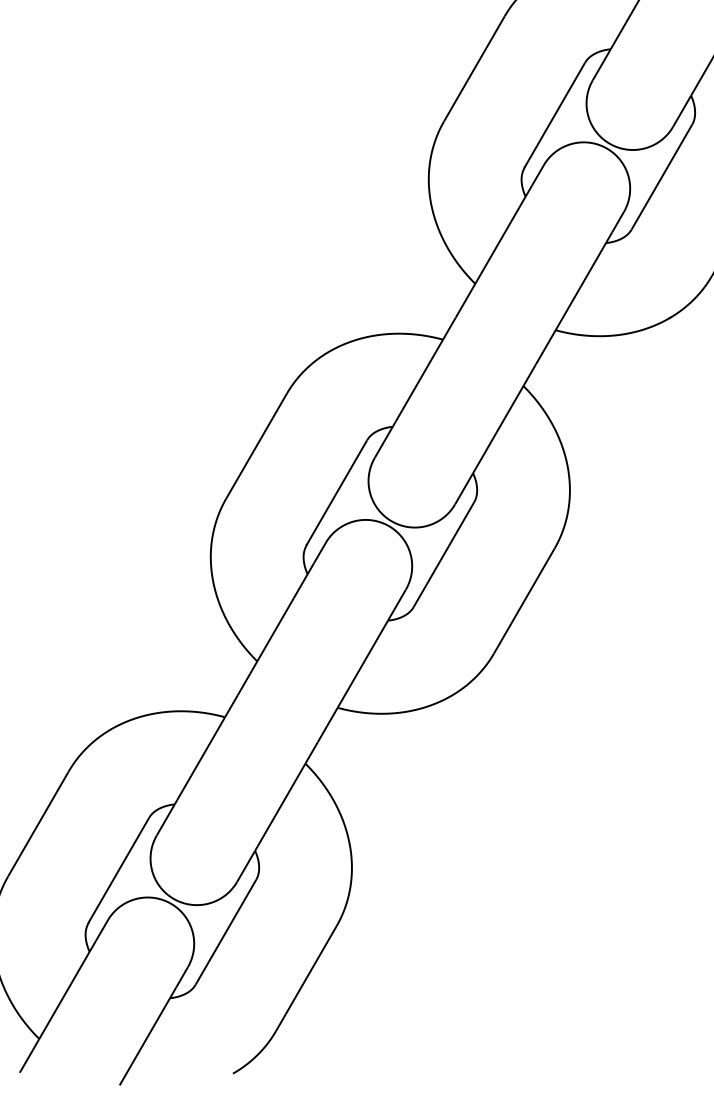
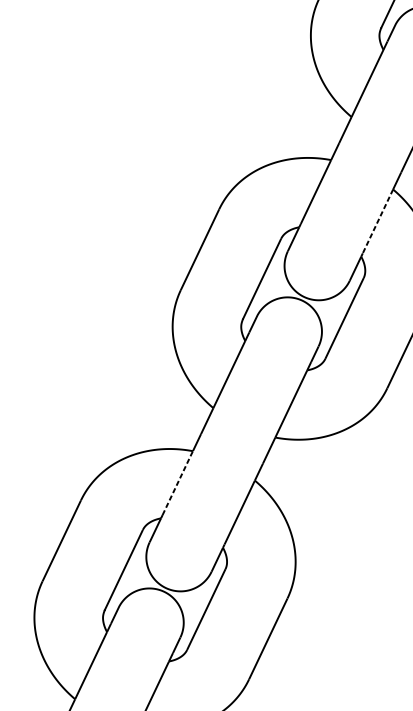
line: (499, 427) -> (377, 221), solid -> dashed
line: (201, 758) -> (178, 482), solid -> dashed

